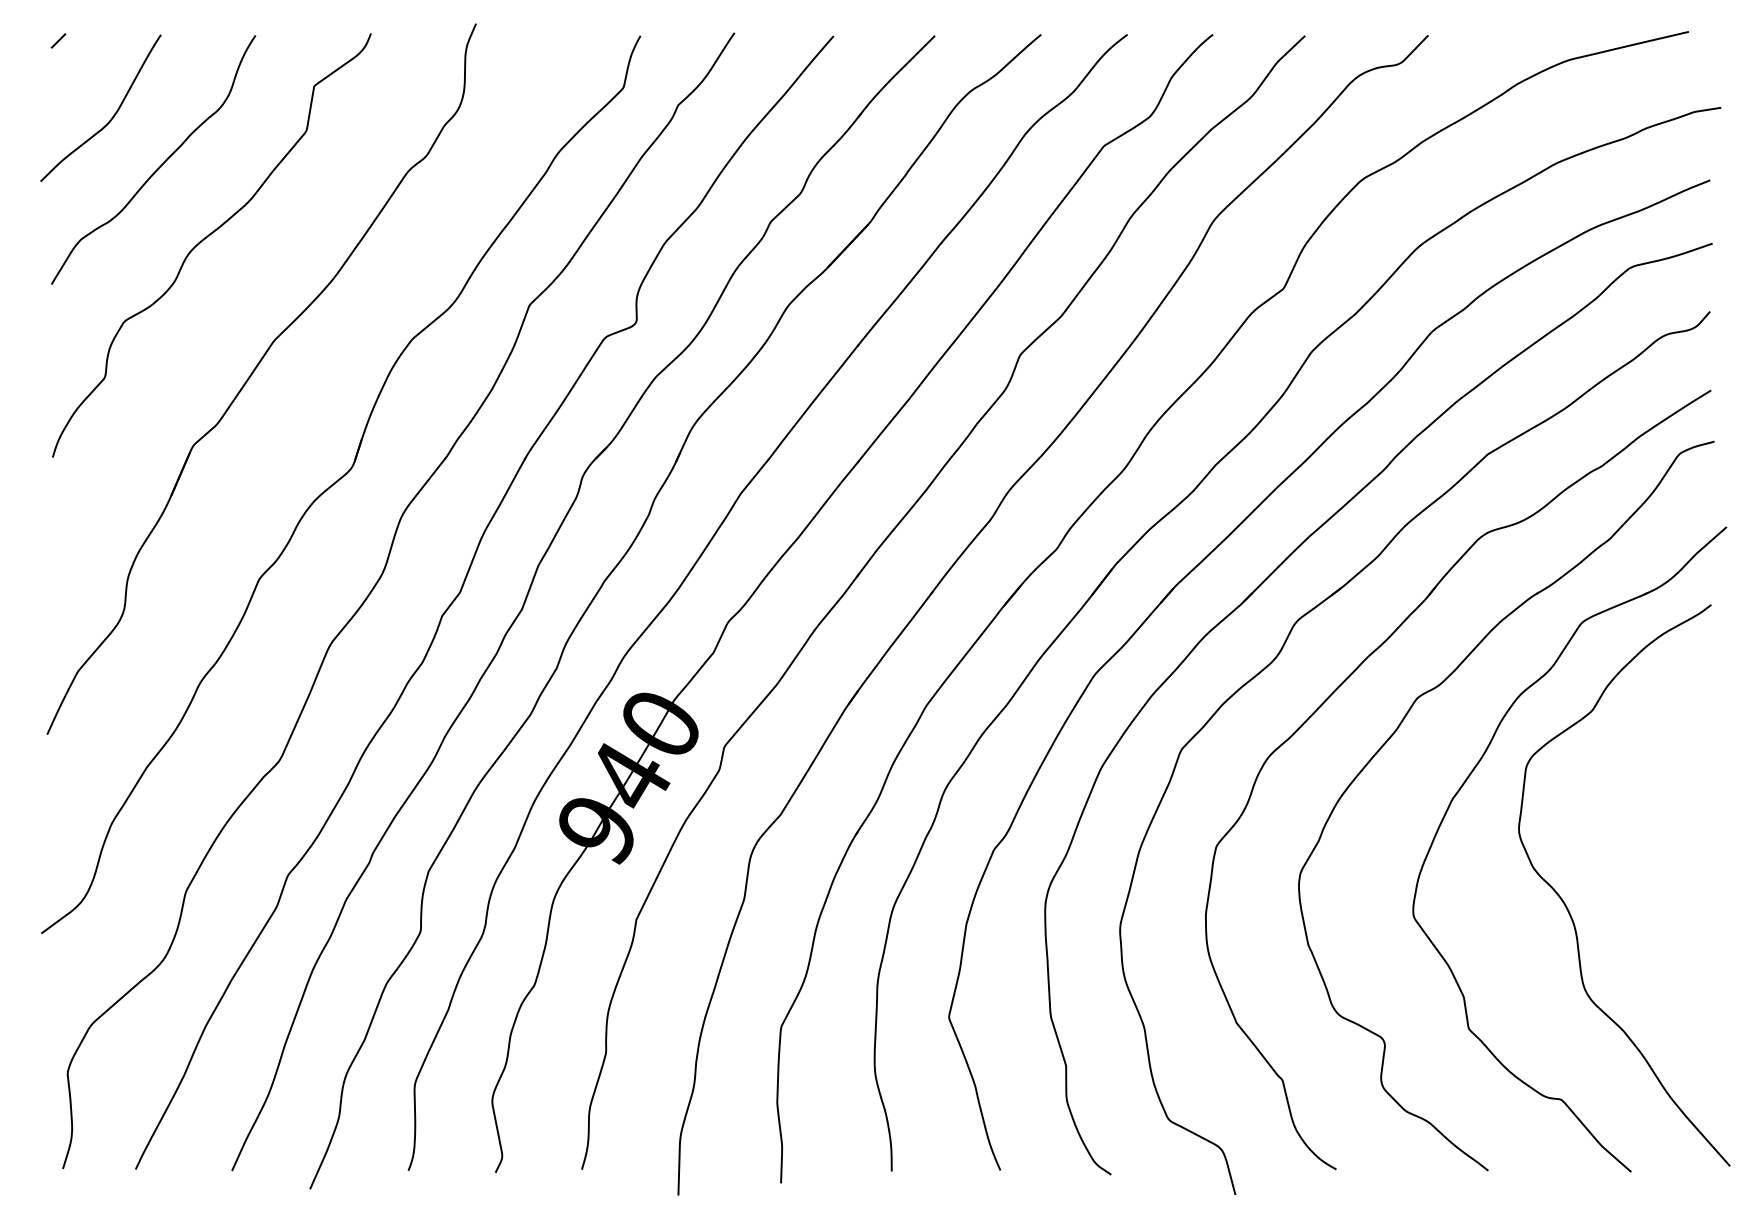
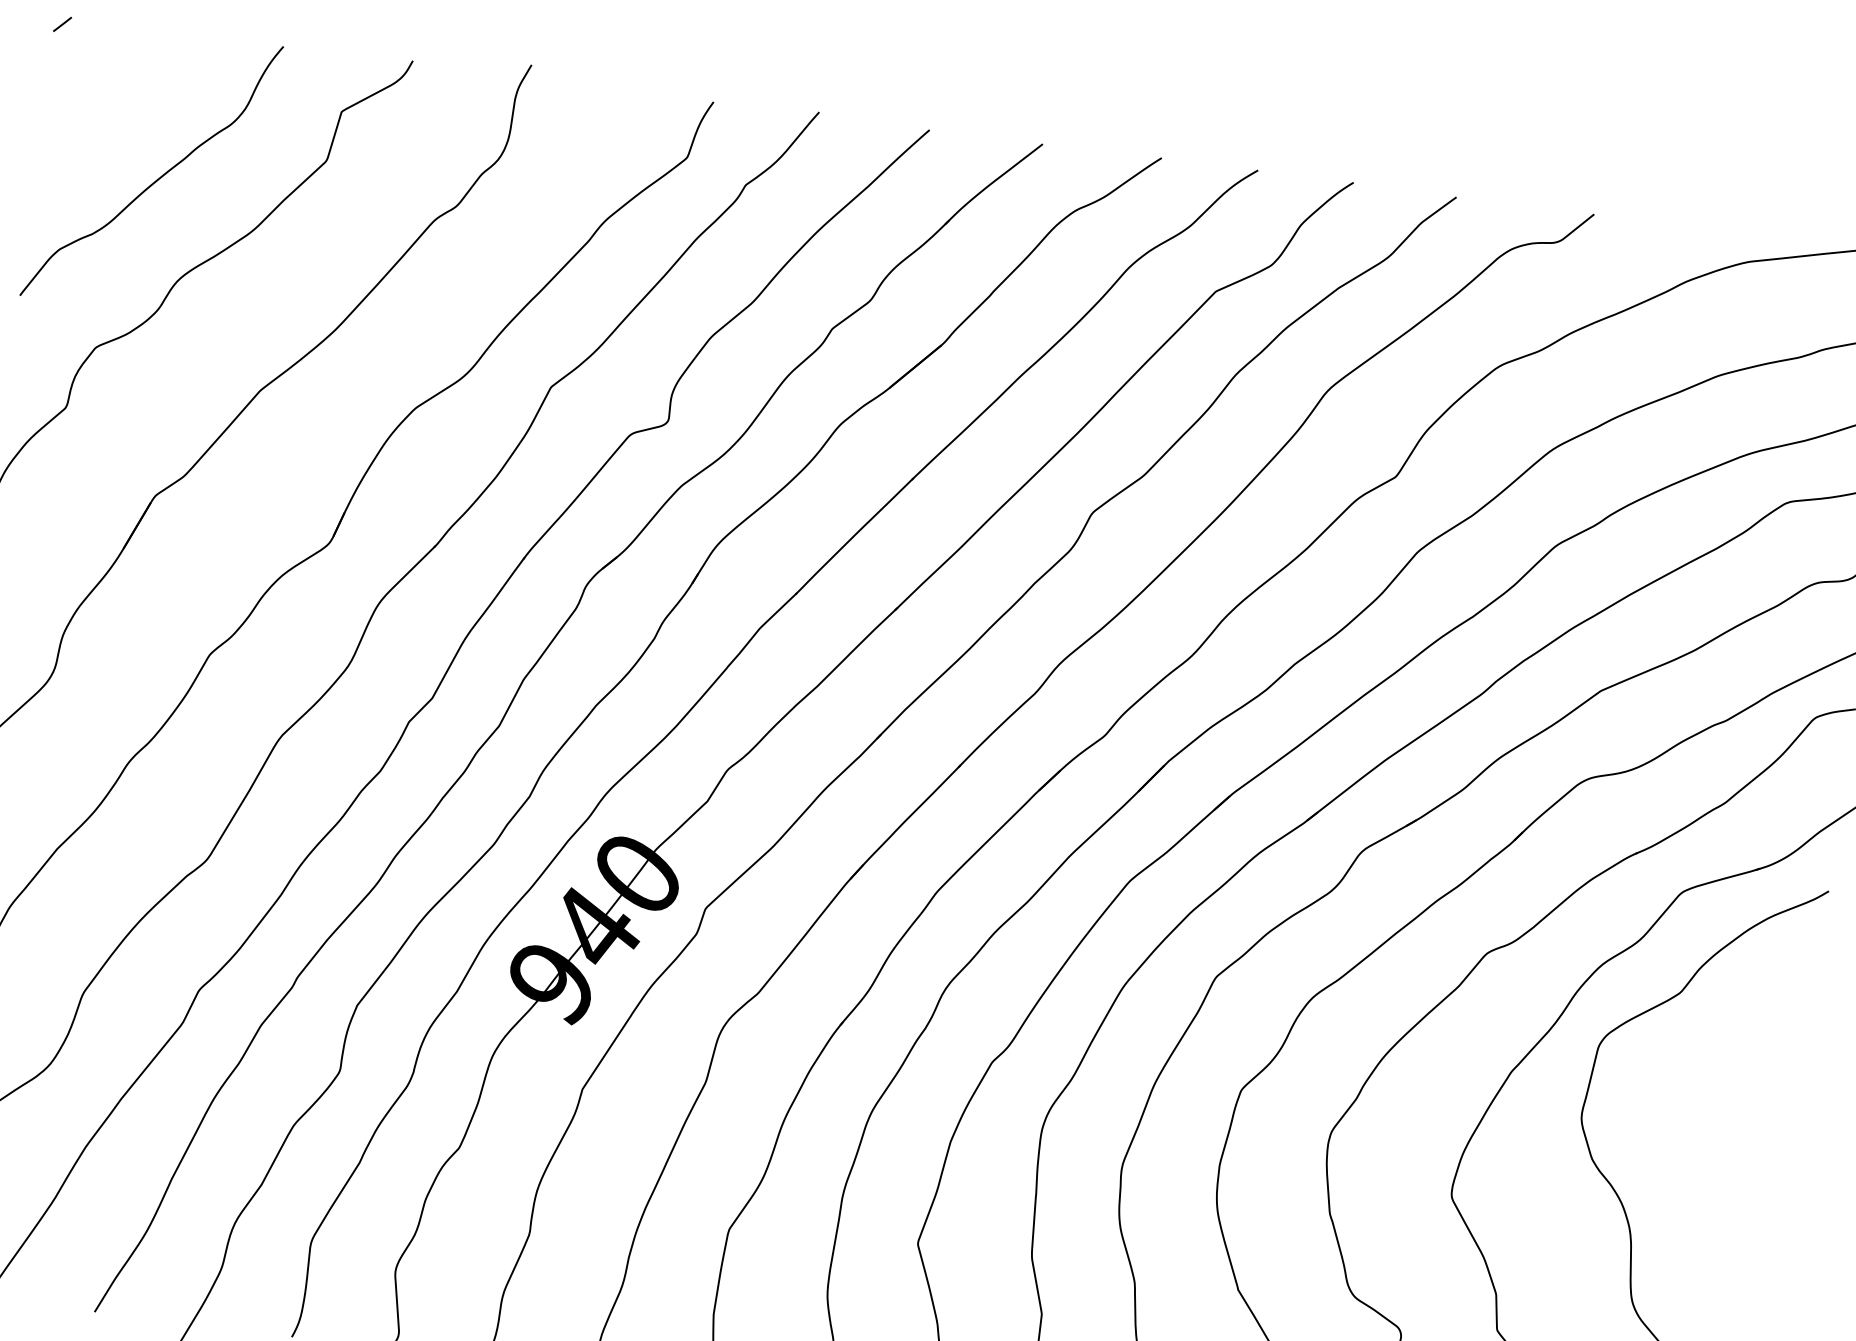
curve: (111, 117) -> (110, 117), removed

